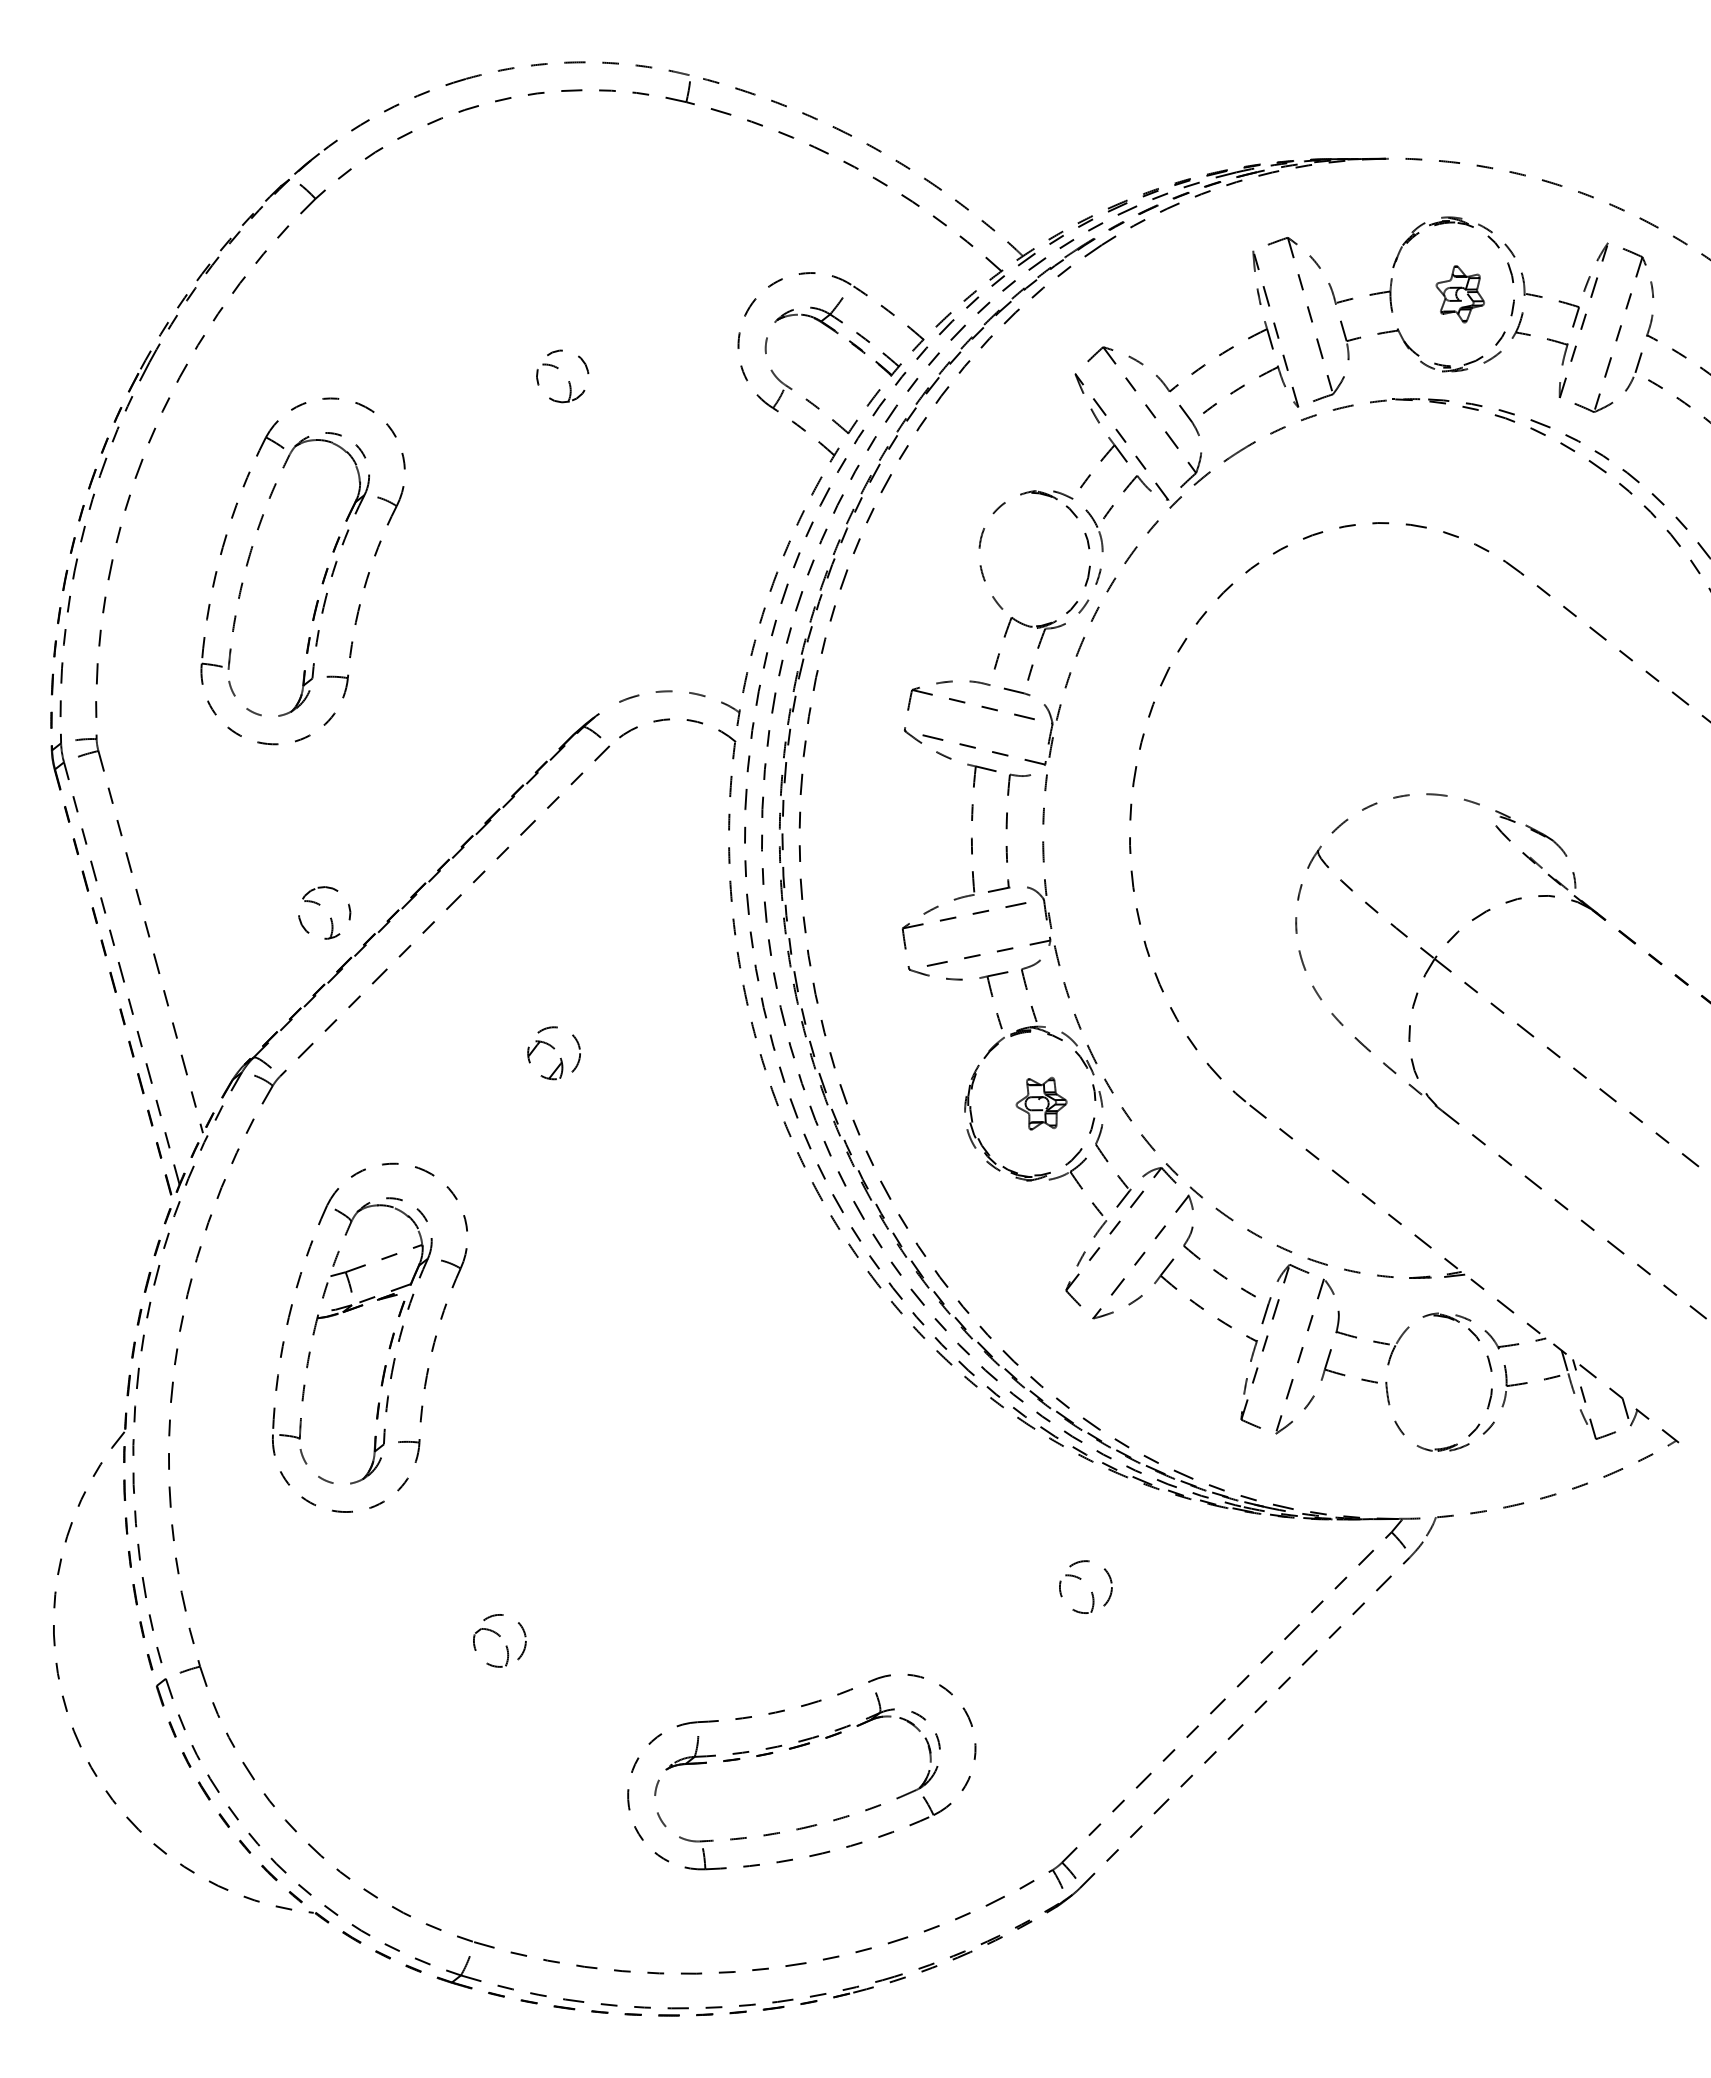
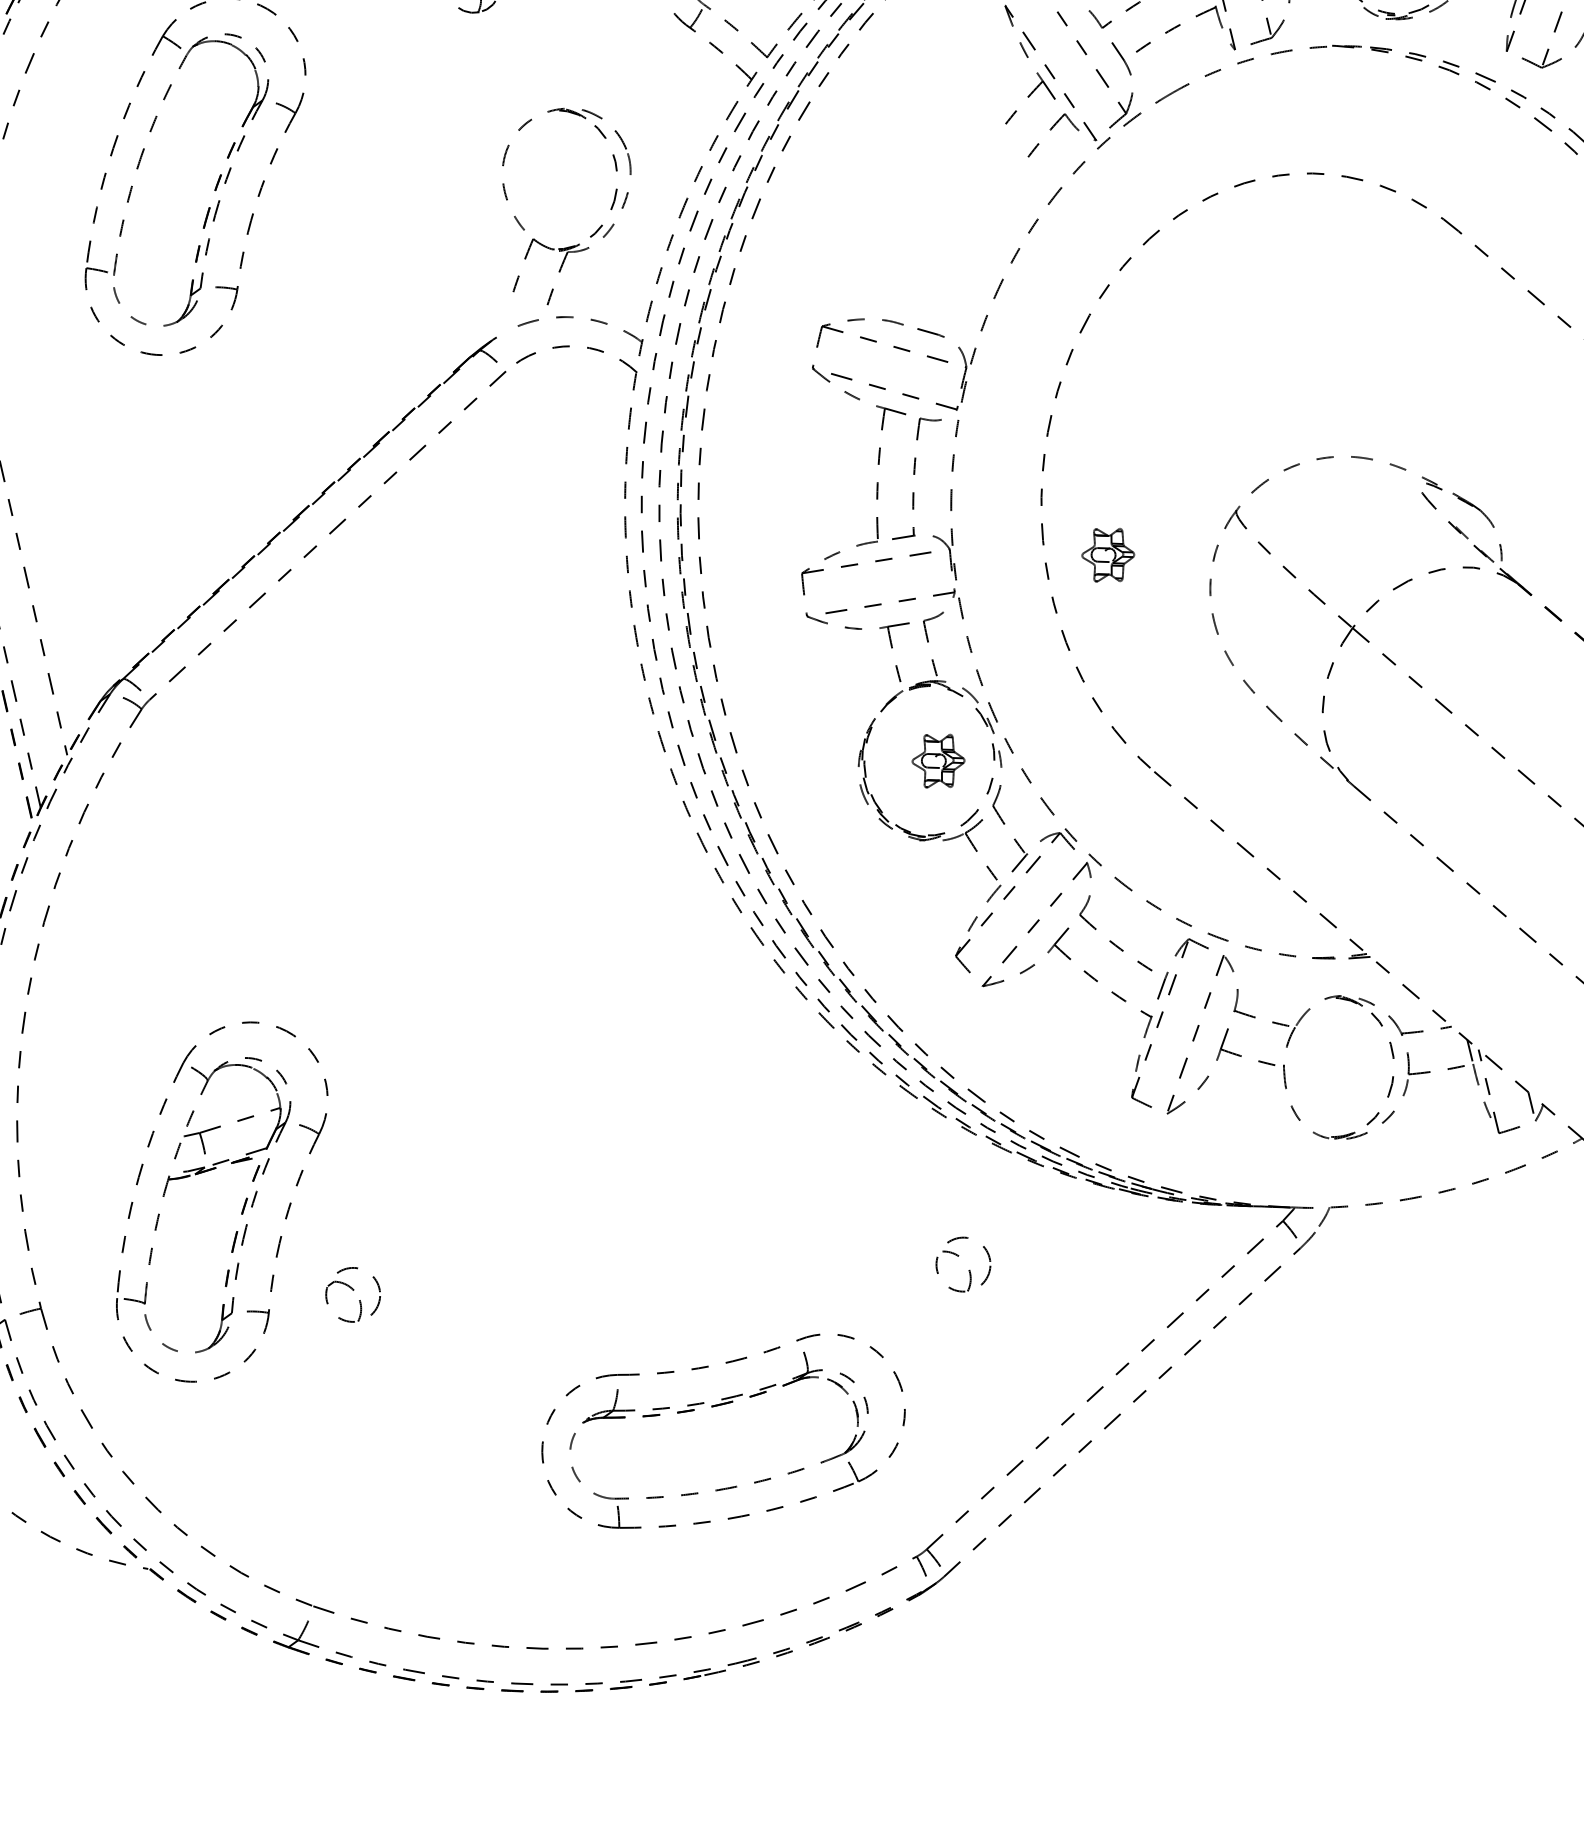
part: (1067, 611) -> (591, 235), moved
part: (1196, 898) -> (1108, 555), added
part: (330, 917) -> (208, 537), removed
part: (553, 1053) -> (434, 687), removed
part: (389, 1344) -> (242, 1209), moved
part: (792, 1749) -> (714, 1407), moved

